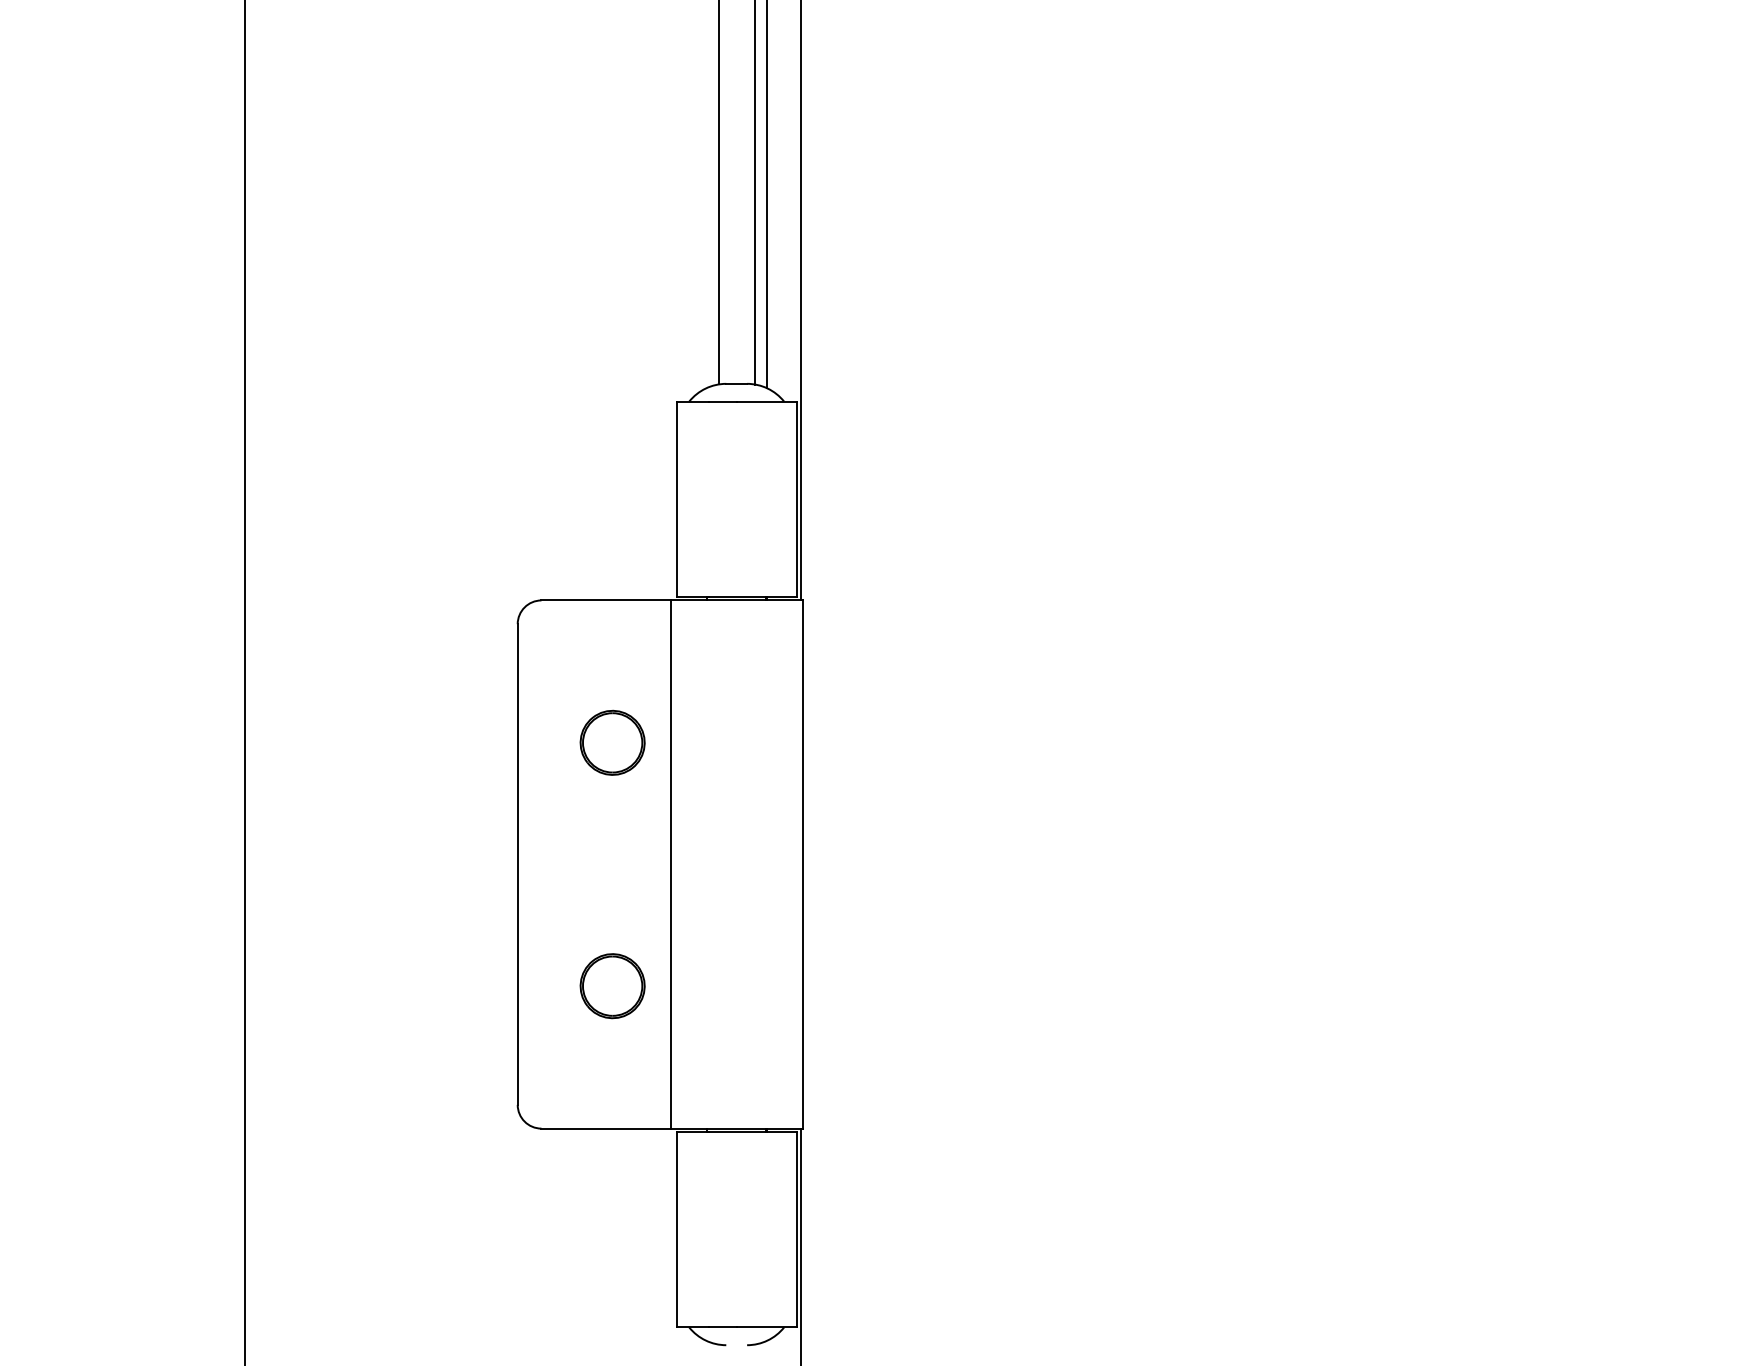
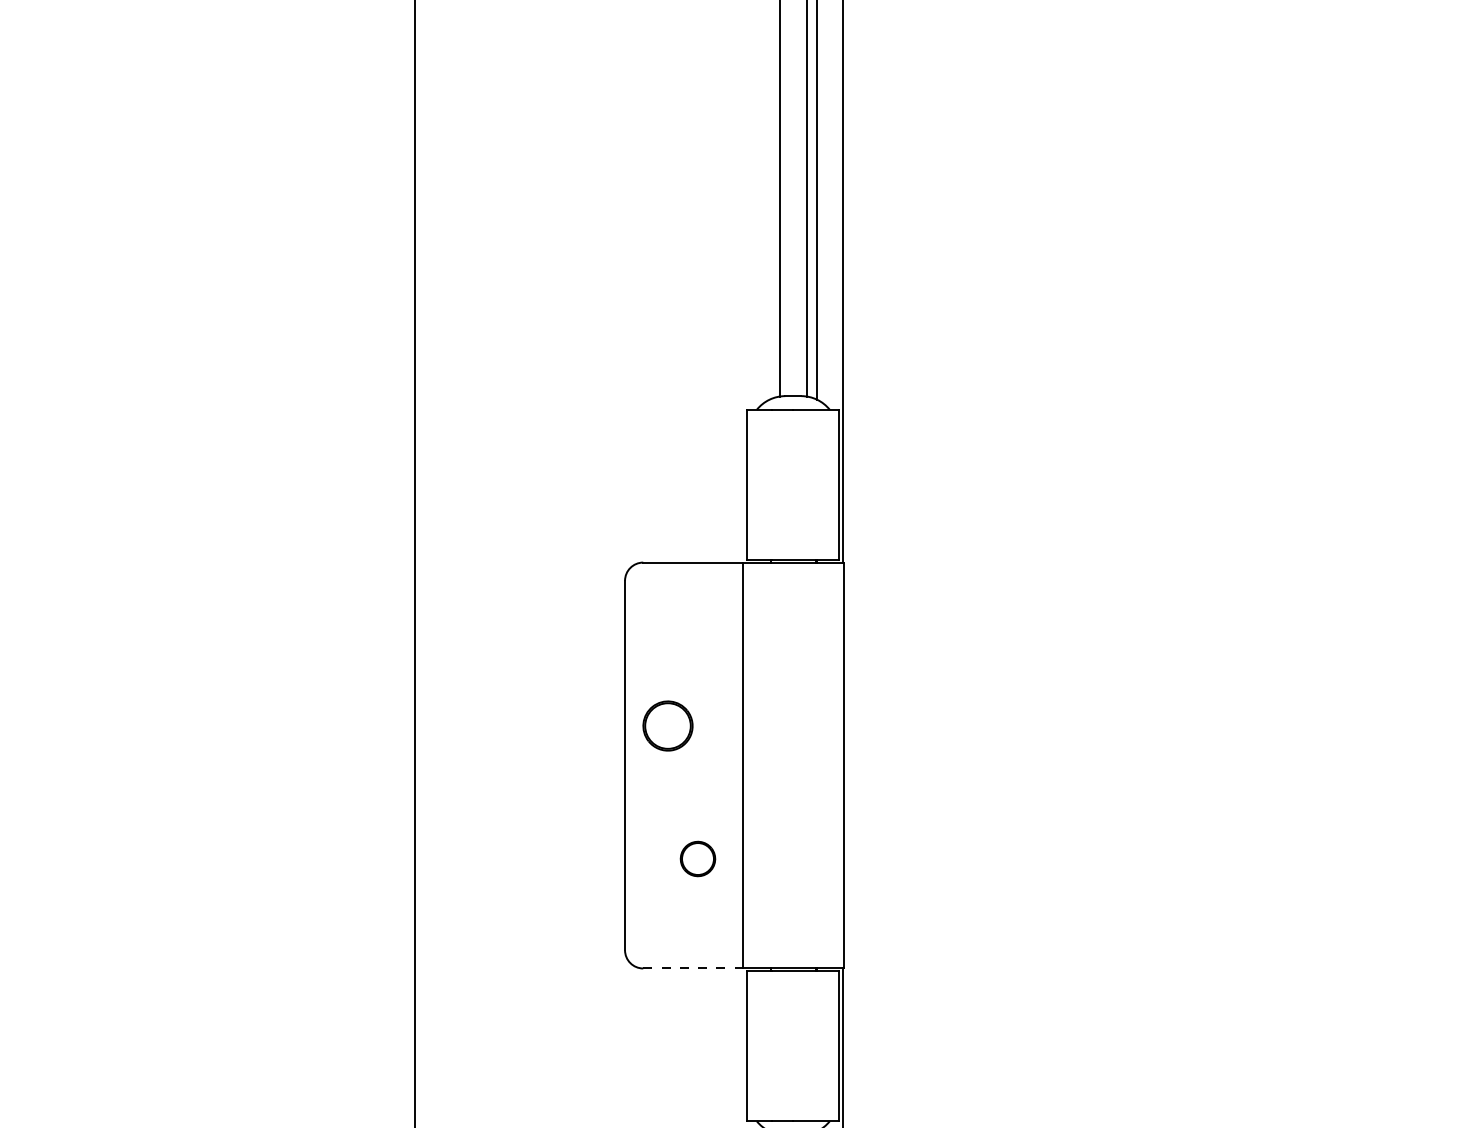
part: (612, 742) -> (667, 725), moved
part: (612, 985) -> (697, 858), size x0.7
line: (605, 1128) -> (692, 968), solid -> dashed

